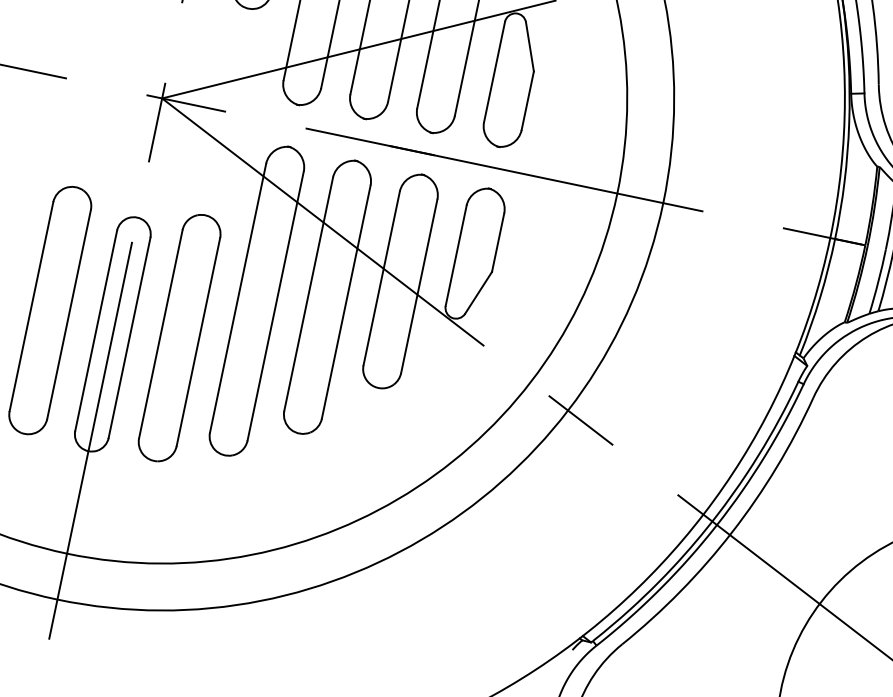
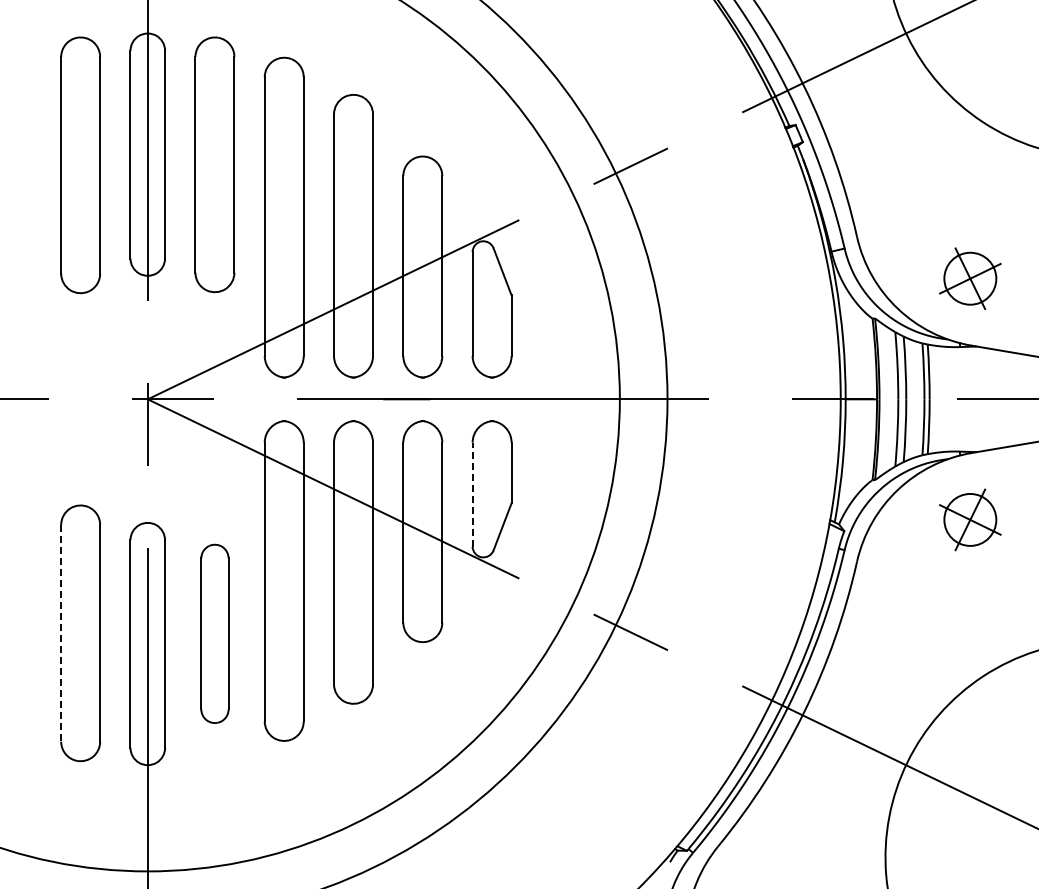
line: (456, 255) -> (472, 494), solid -> dashed
line: (31, 306) -> (61, 633), solid -> dashed
part: (179, 337) -> (214, 633), size x0.7

